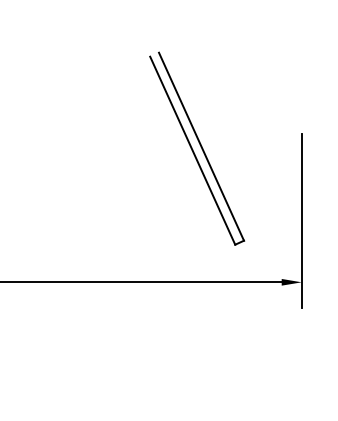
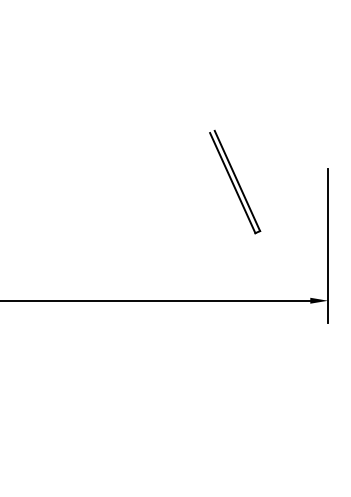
part: (196, 148) -> (234, 181), size x0.6

